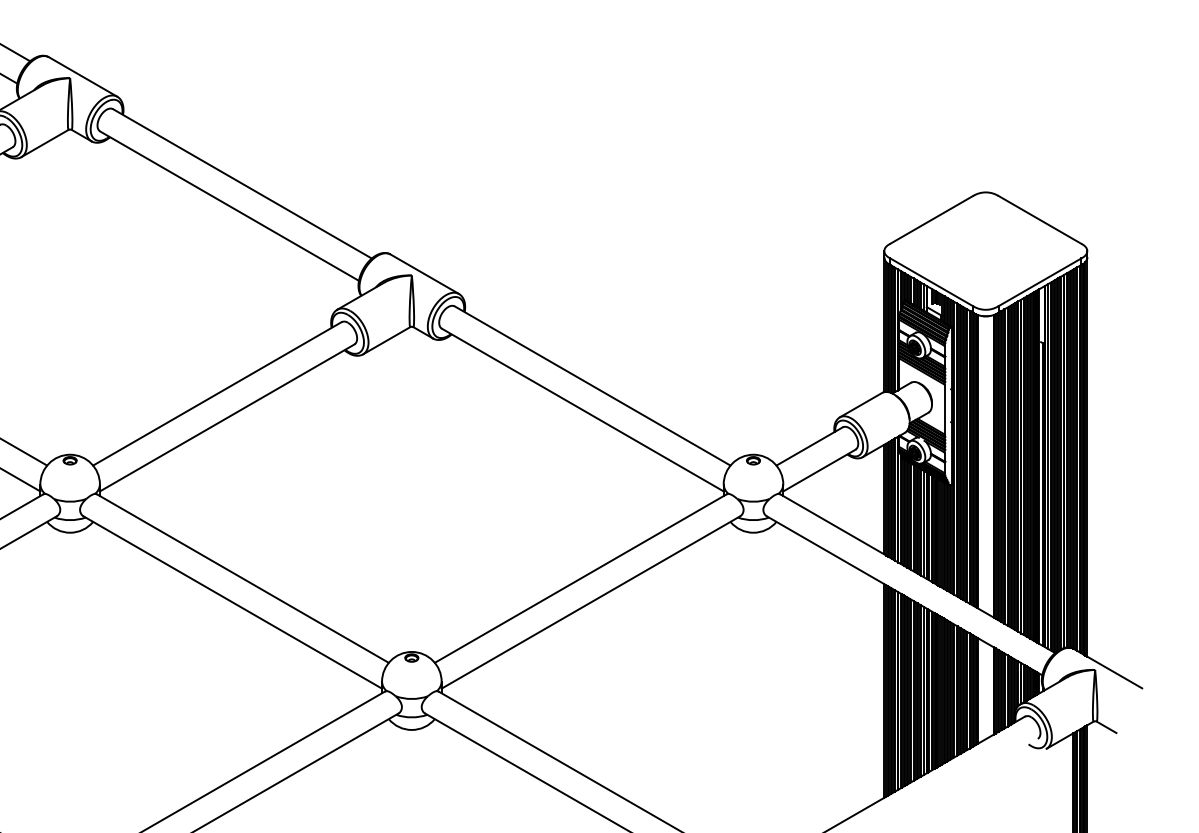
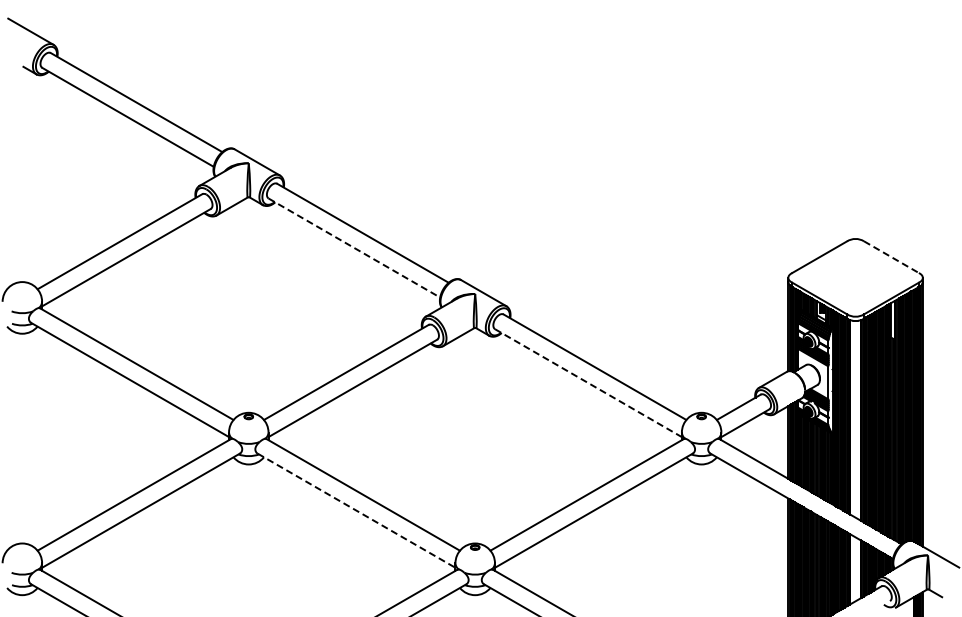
line: (229, 206) -> (354, 248), solid -> dashed
line: (1040, 220) -> (891, 257), solid -> dashed
line: (582, 410) -> (588, 383), solid -> dashed
line: (234, 603) -> (357, 511), solid -> dashed

